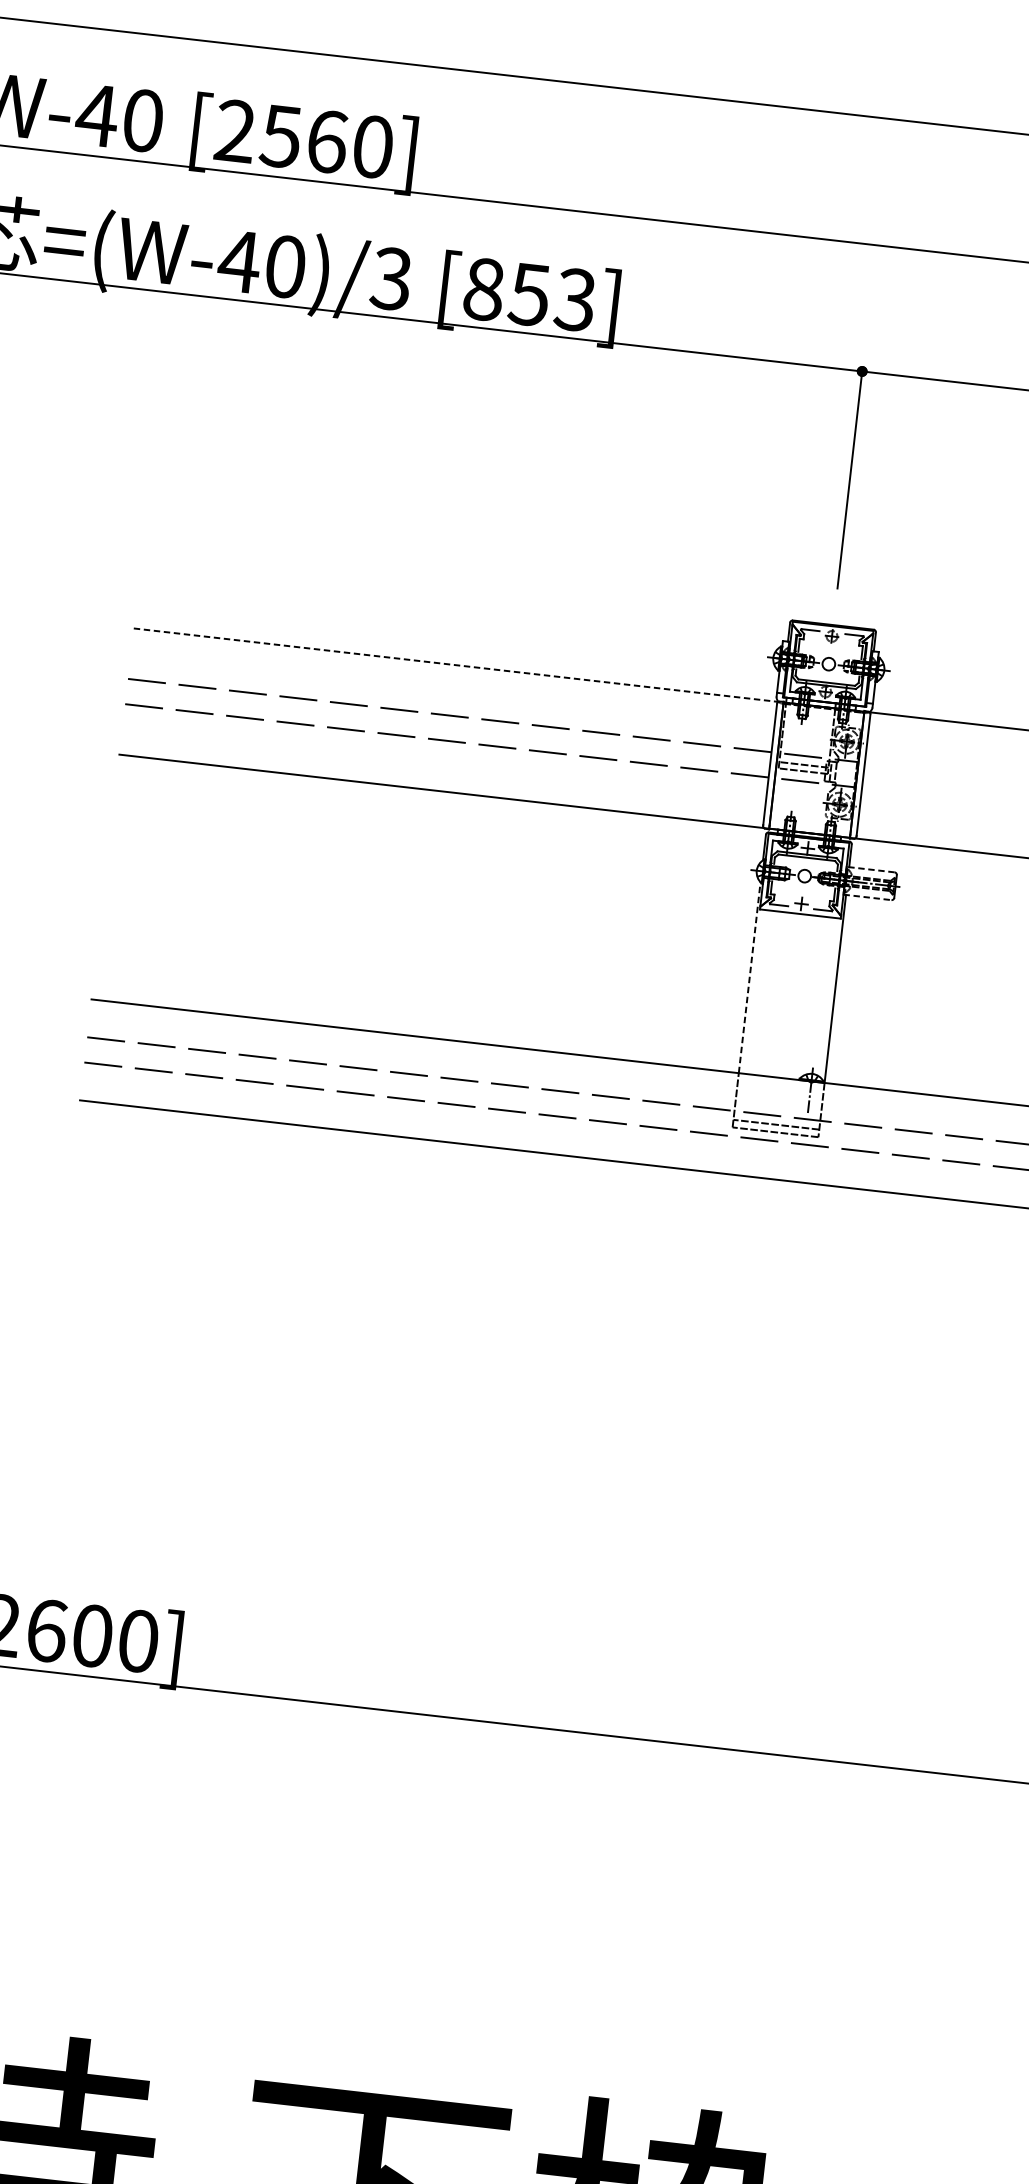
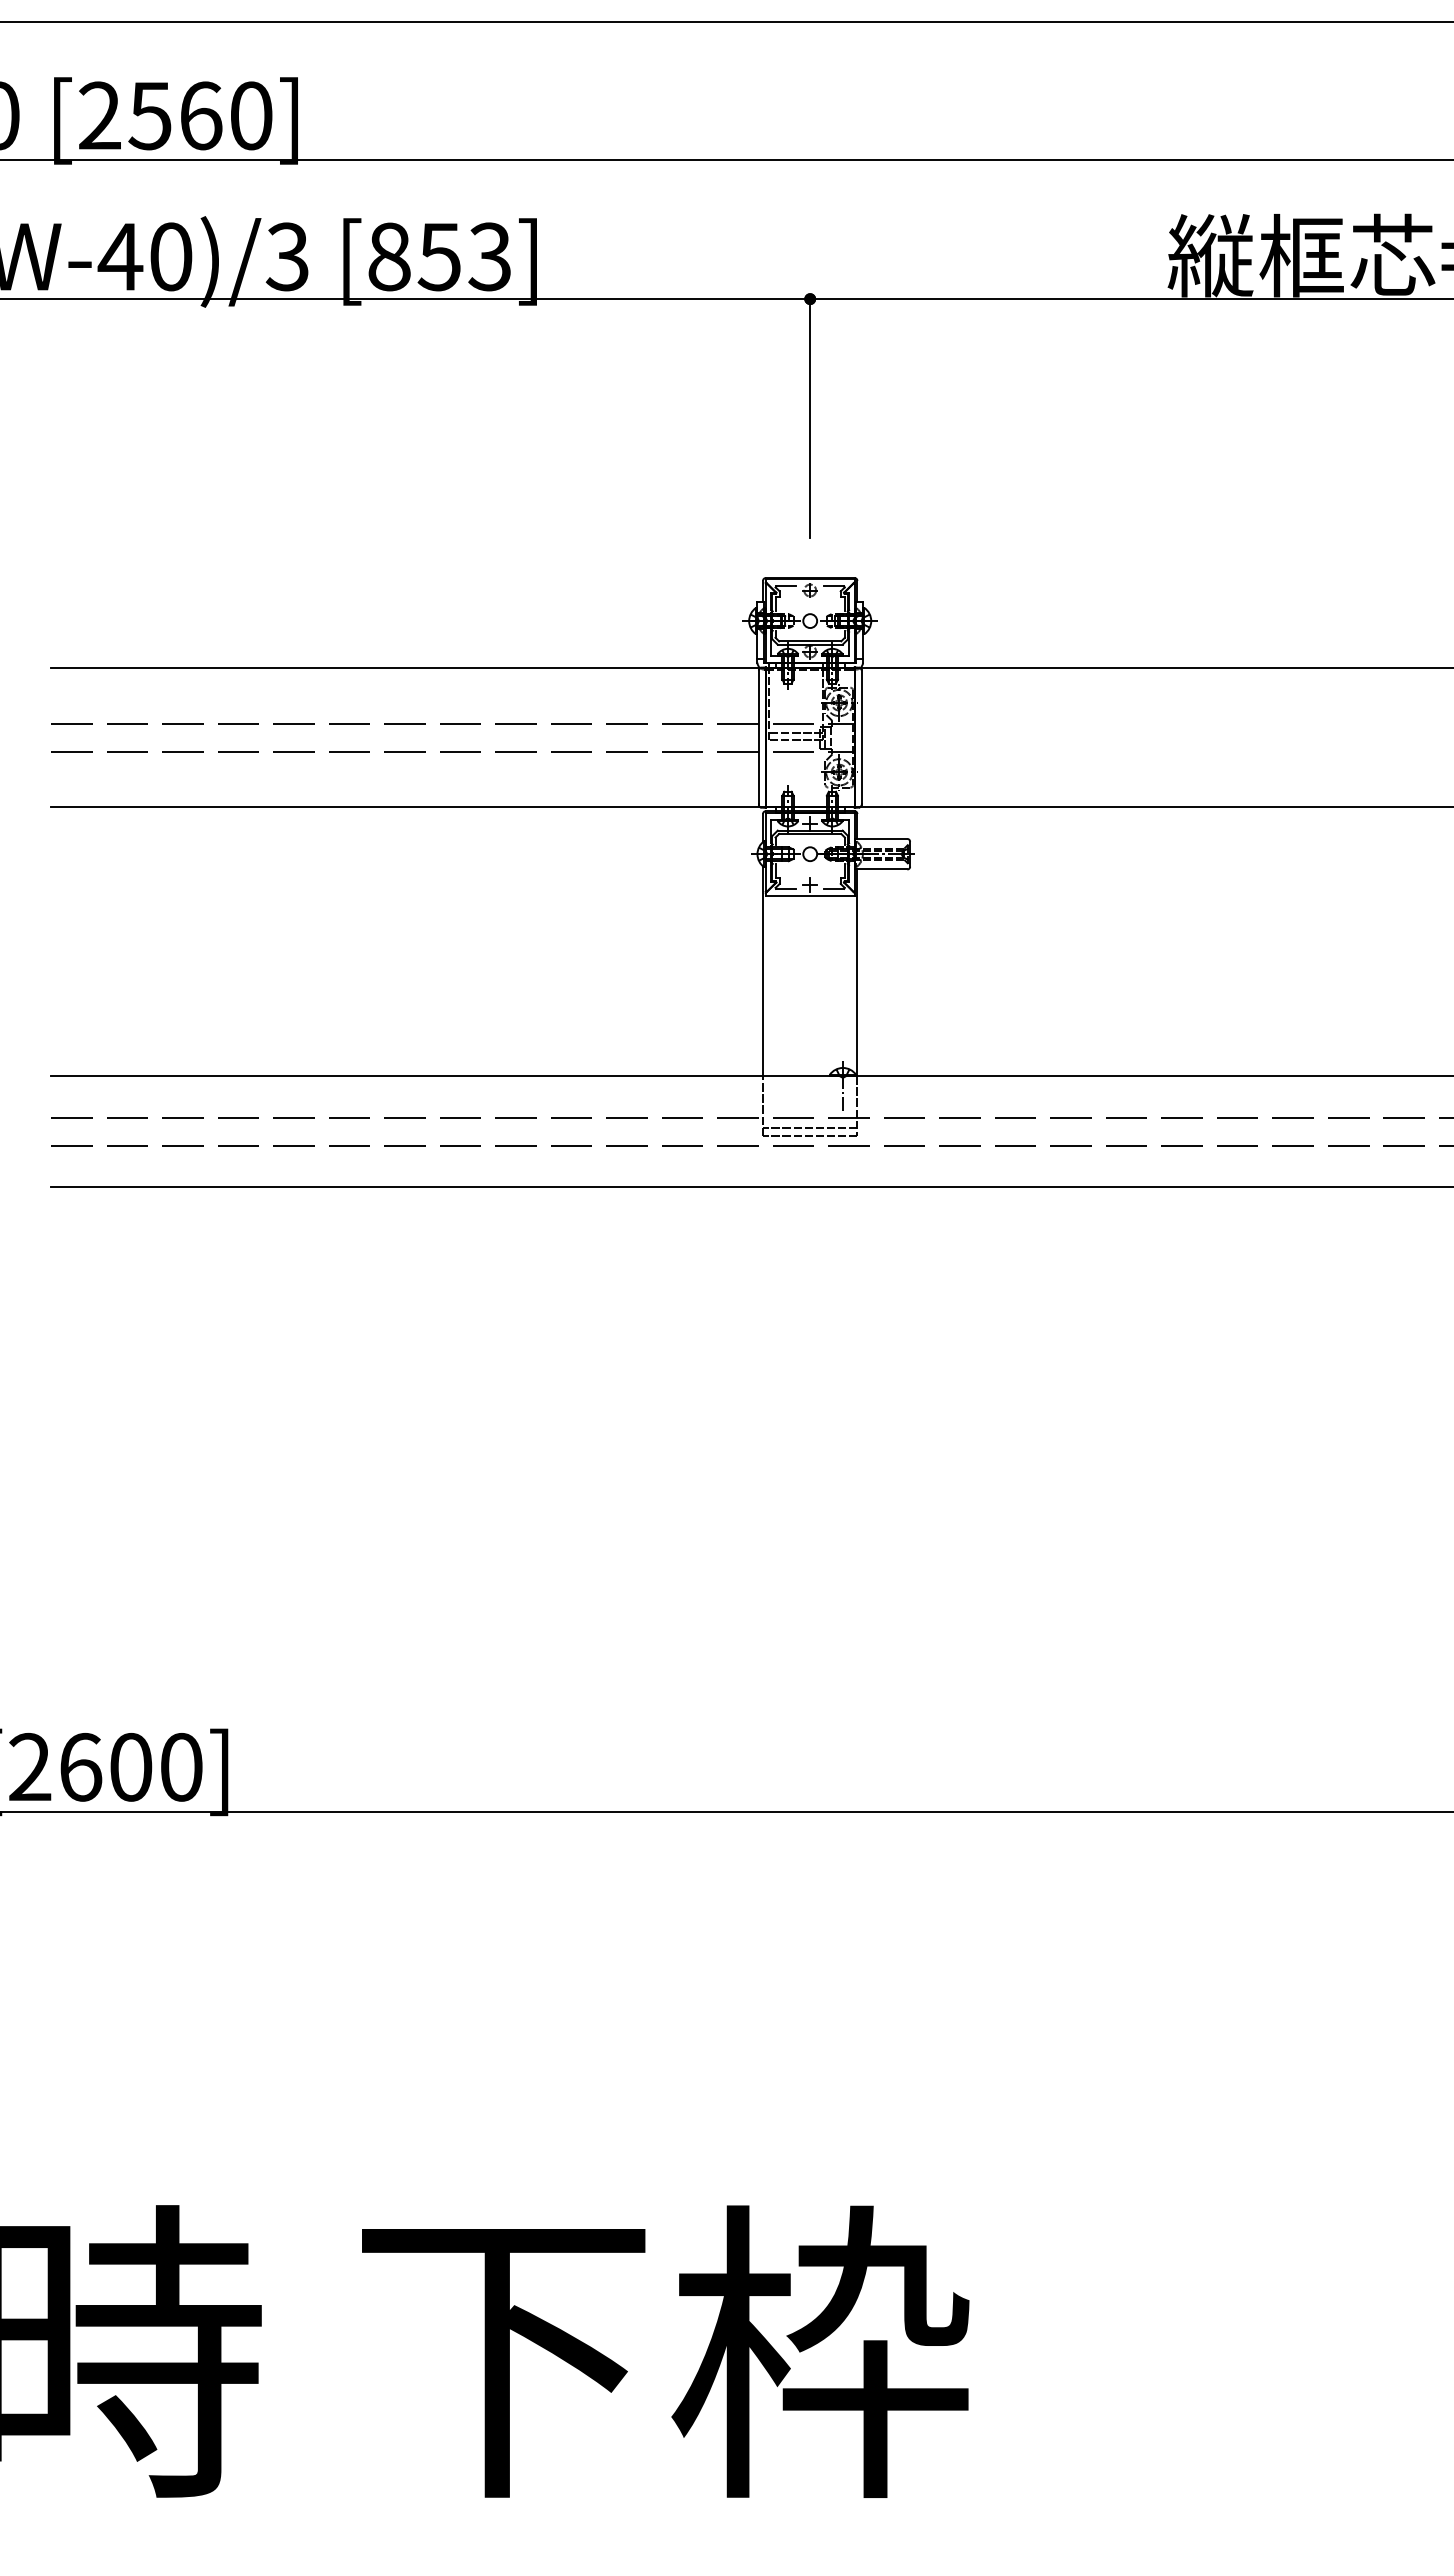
line: (498, 670) -> (452, 668), dashed -> solid
line: (870, 869) -> (880, 838), dashed -> solid
line: (867, 897) -> (881, 869), dashed -> solid
line: (750, 977) -> (763, 971), dashed -> solid

